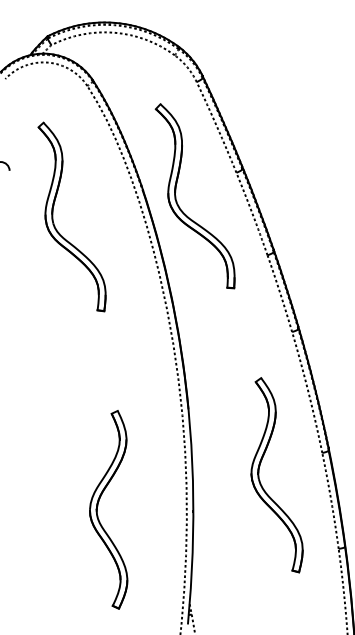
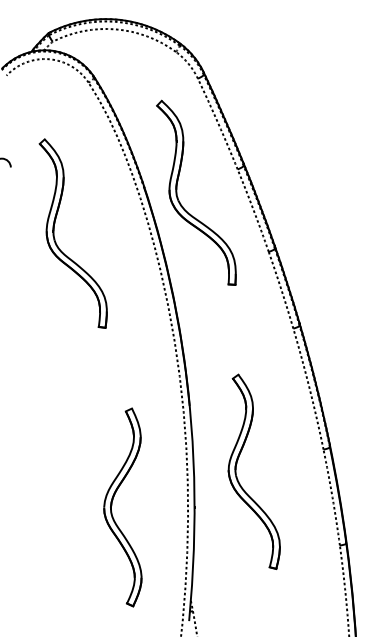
part: (54, 221) -> (55, 238), moved
part: (260, 479) -> (237, 476), moved
part: (98, 507) -> (112, 505), moved

